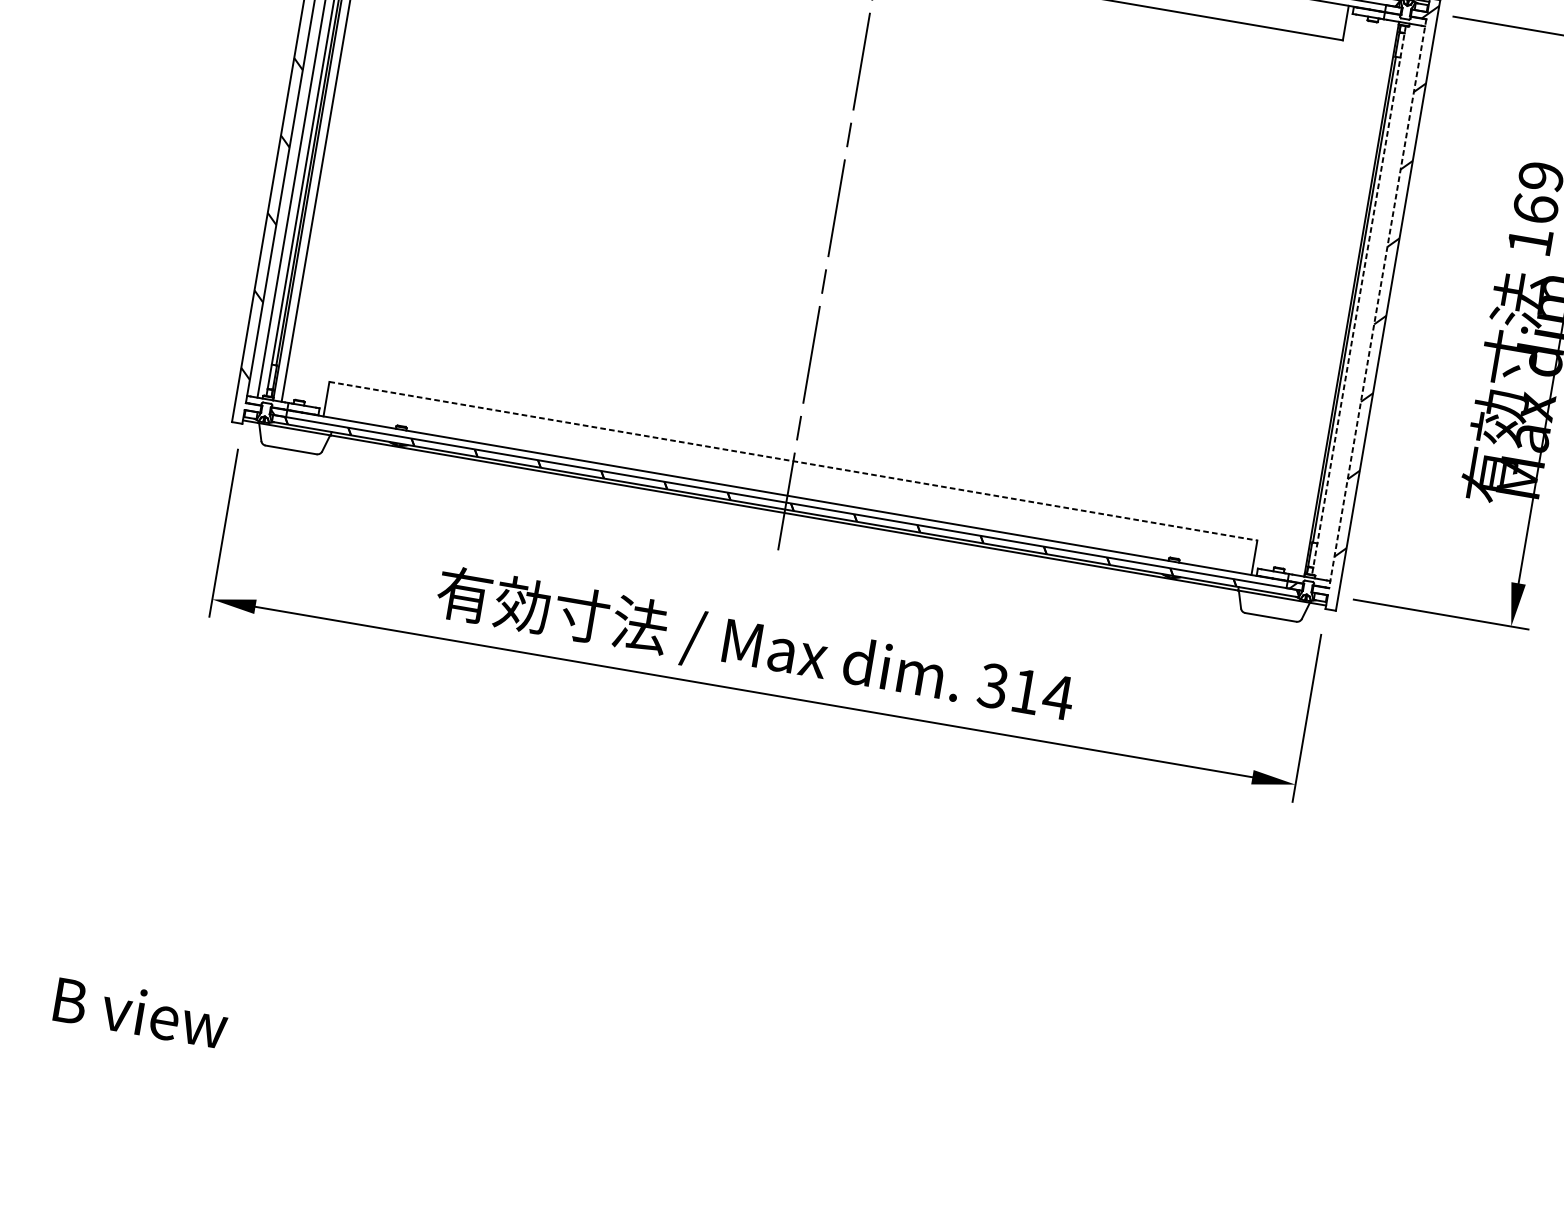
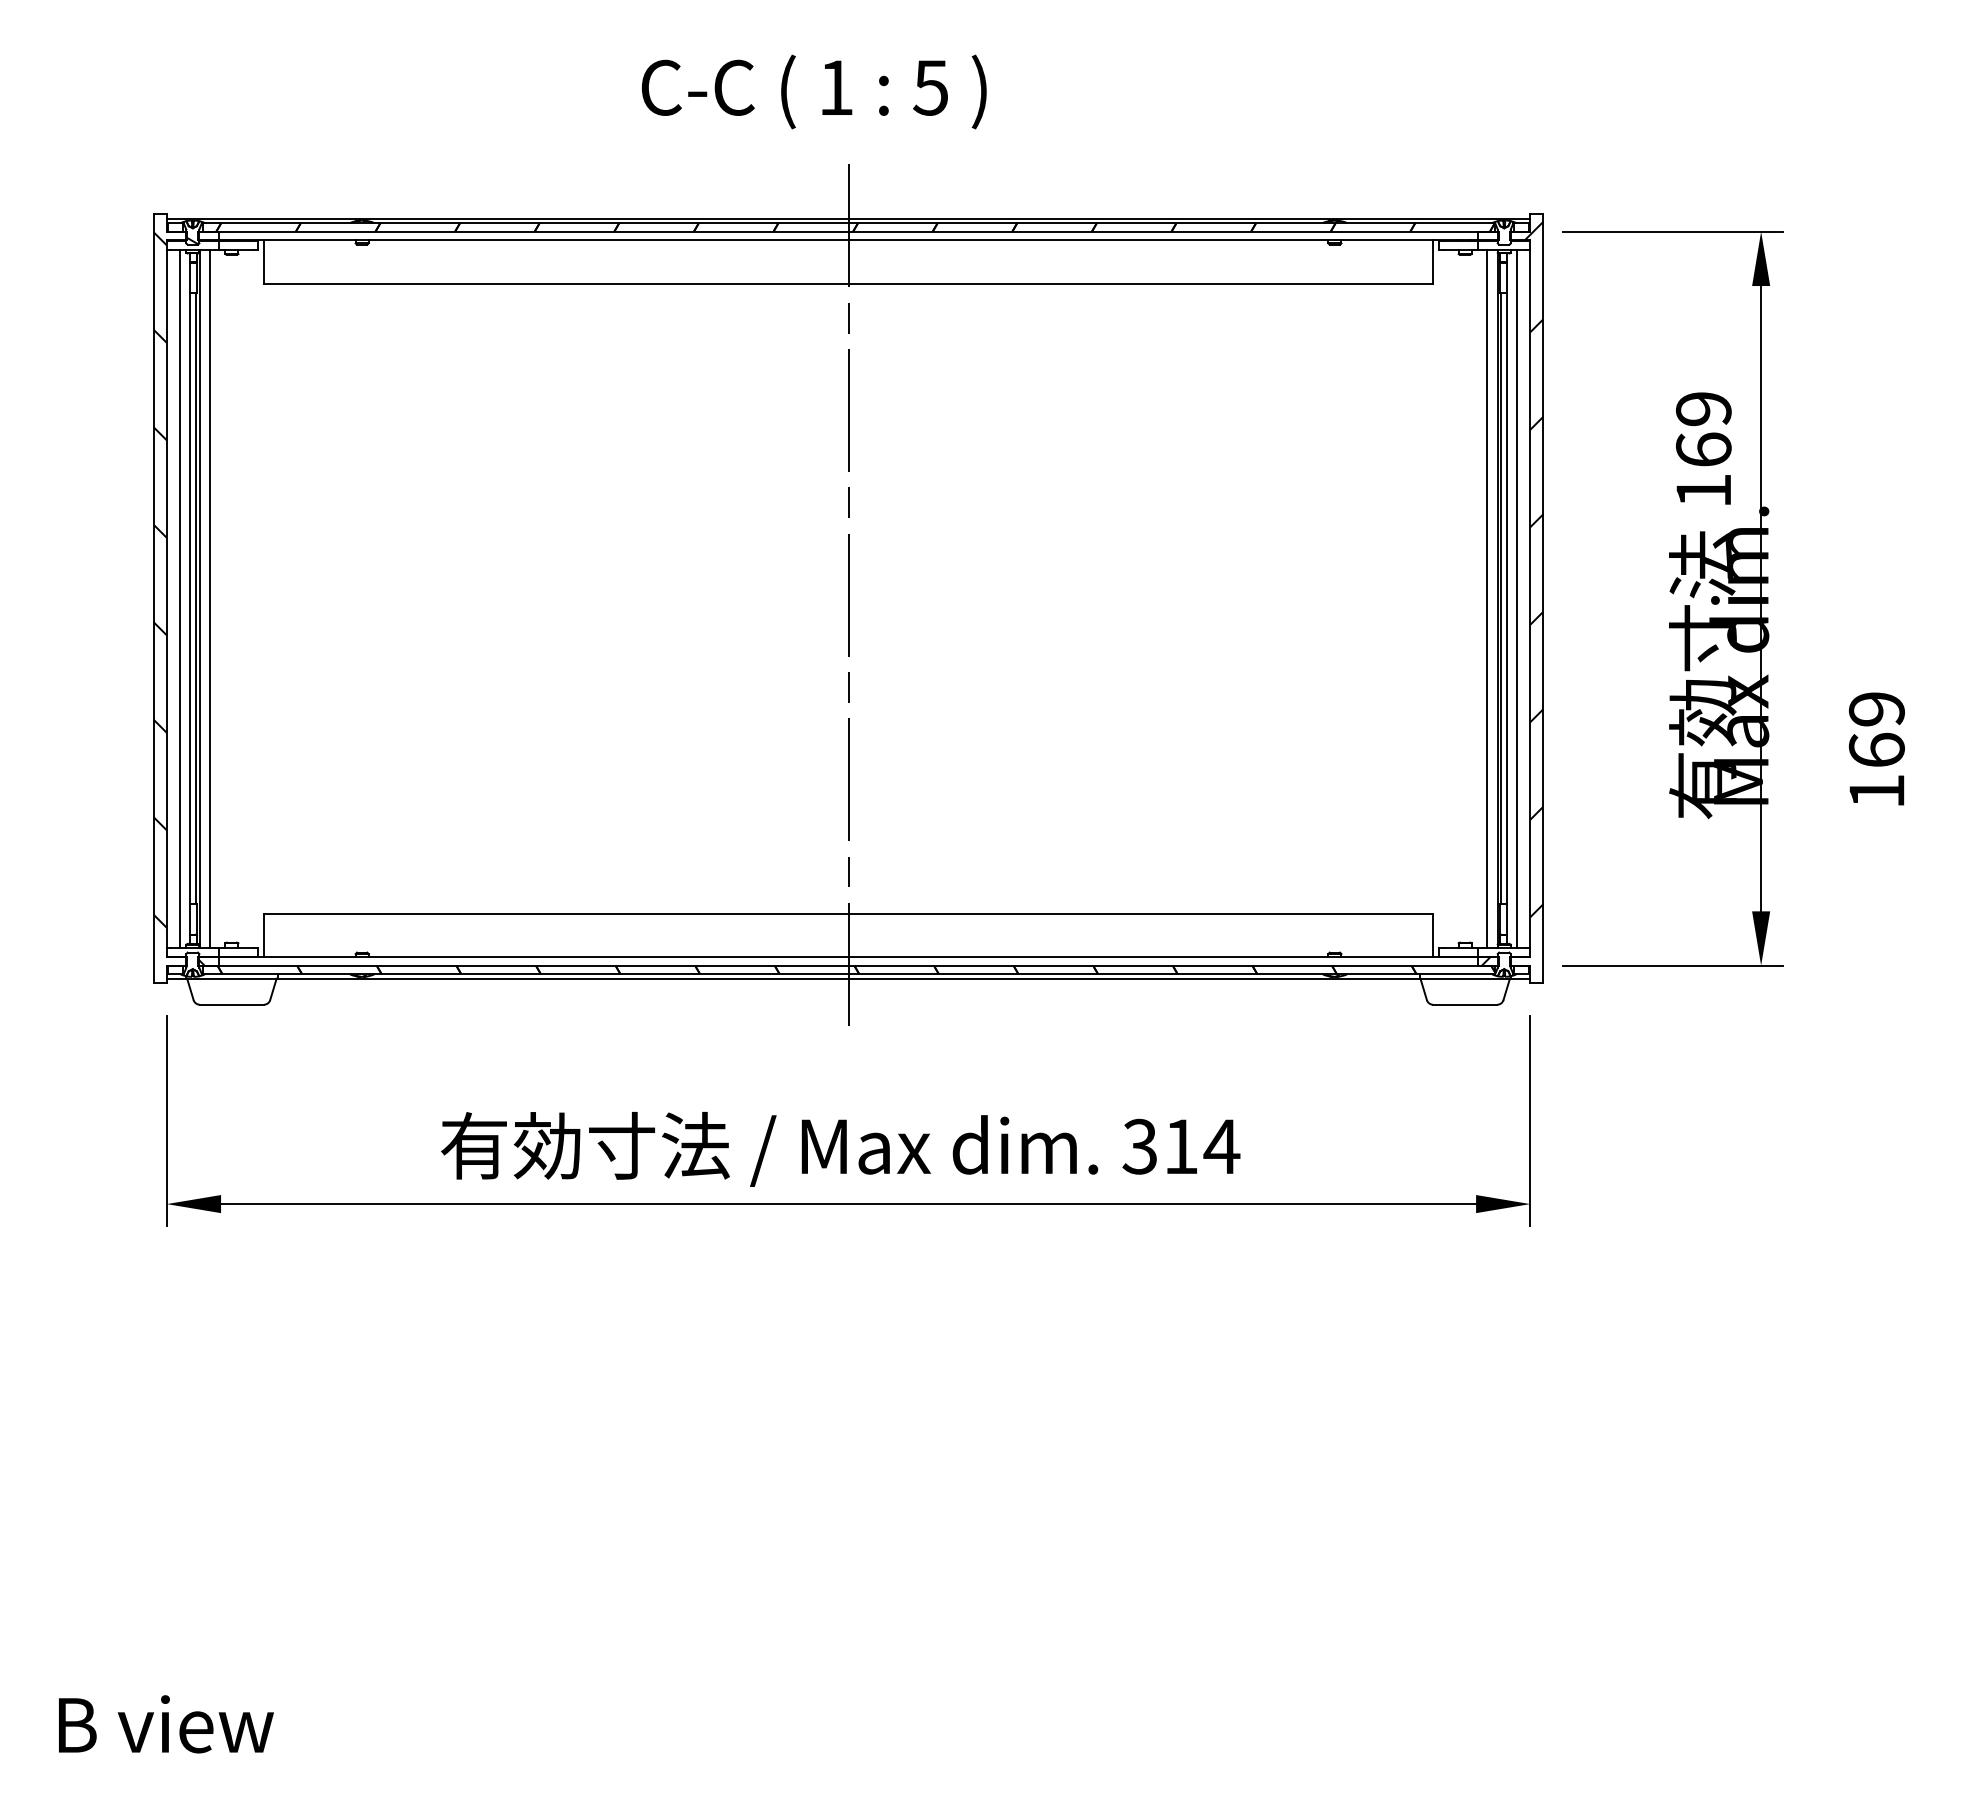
line: (1342, 297) -> (1486, 598), added
line: (1358, 301) -> (1506, 599), dashed -> solid
line: (1367, 301) -> (1517, 598), added
line: (1377, 304) -> (1530, 599), dashed -> solid
line: (794, 461) -> (849, 913), dashed -> solid

